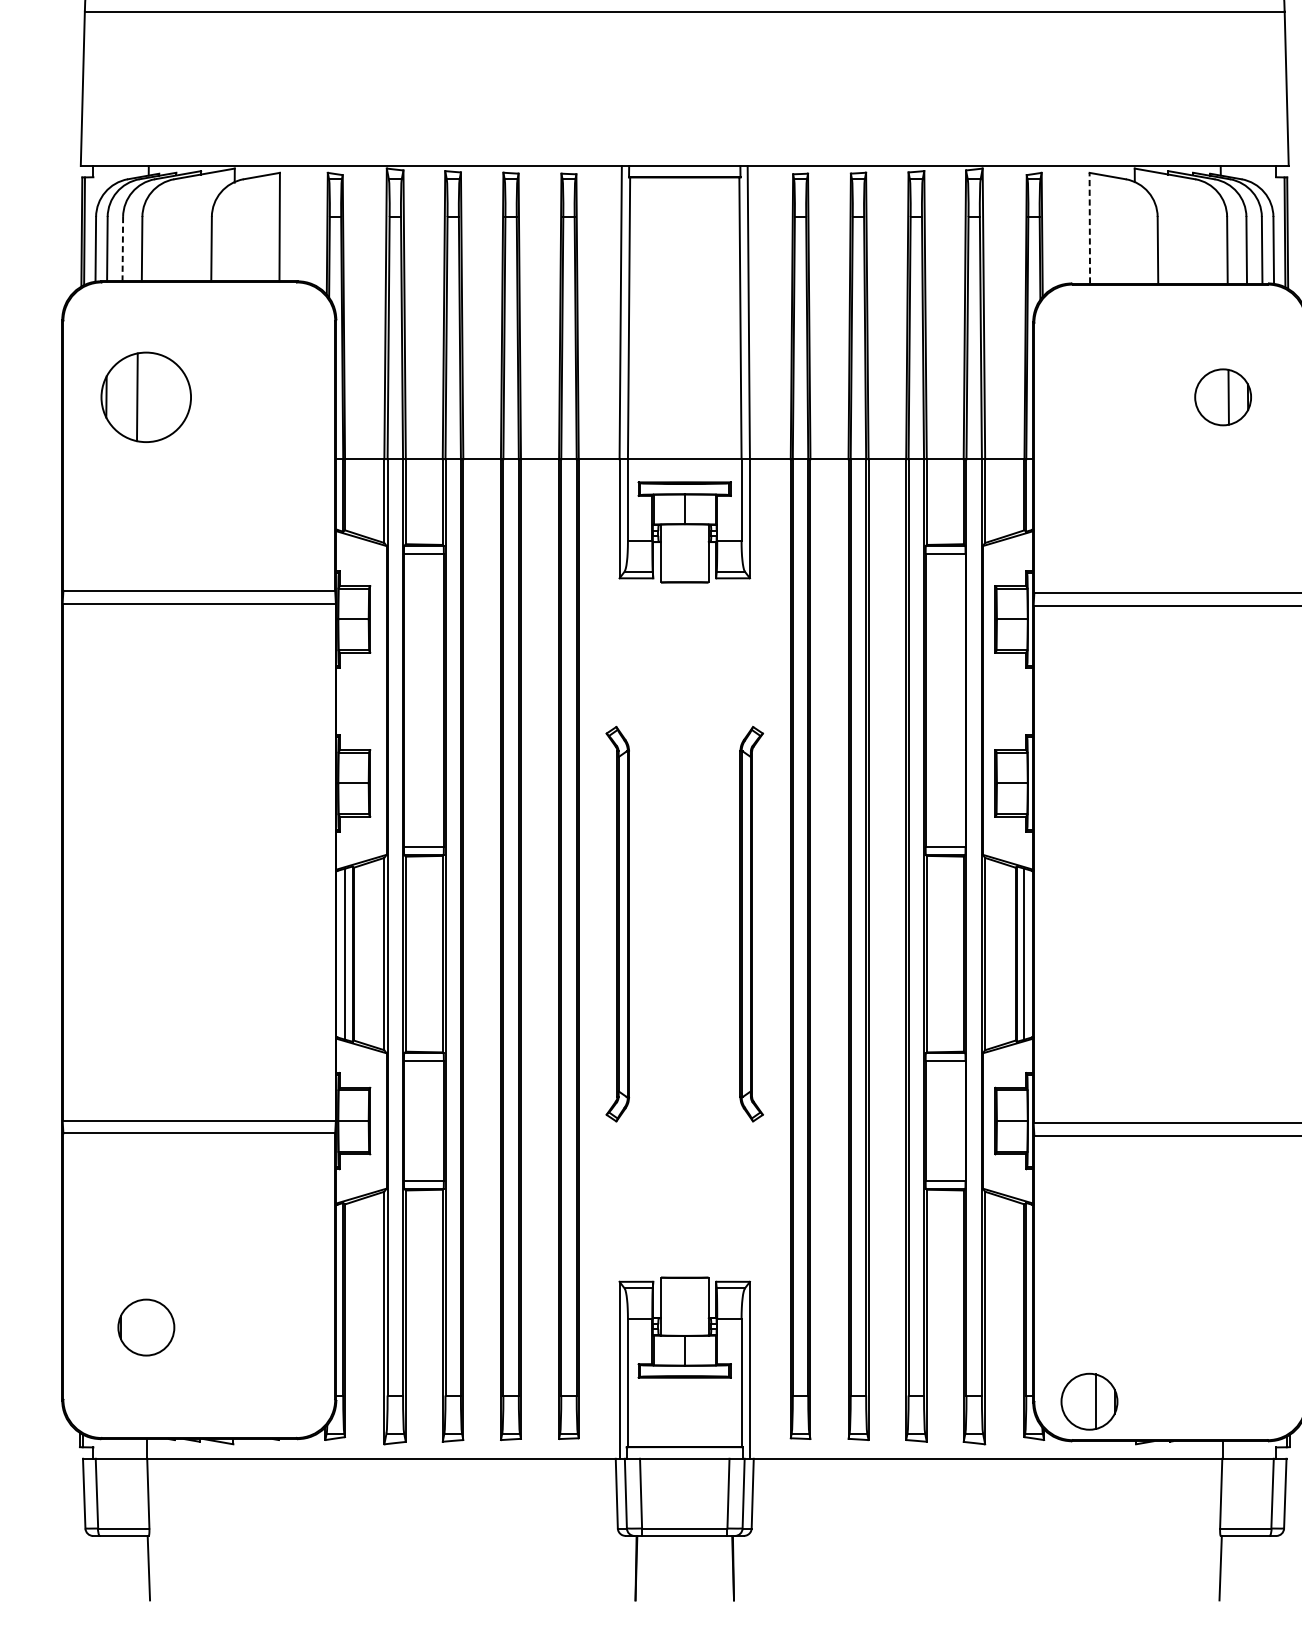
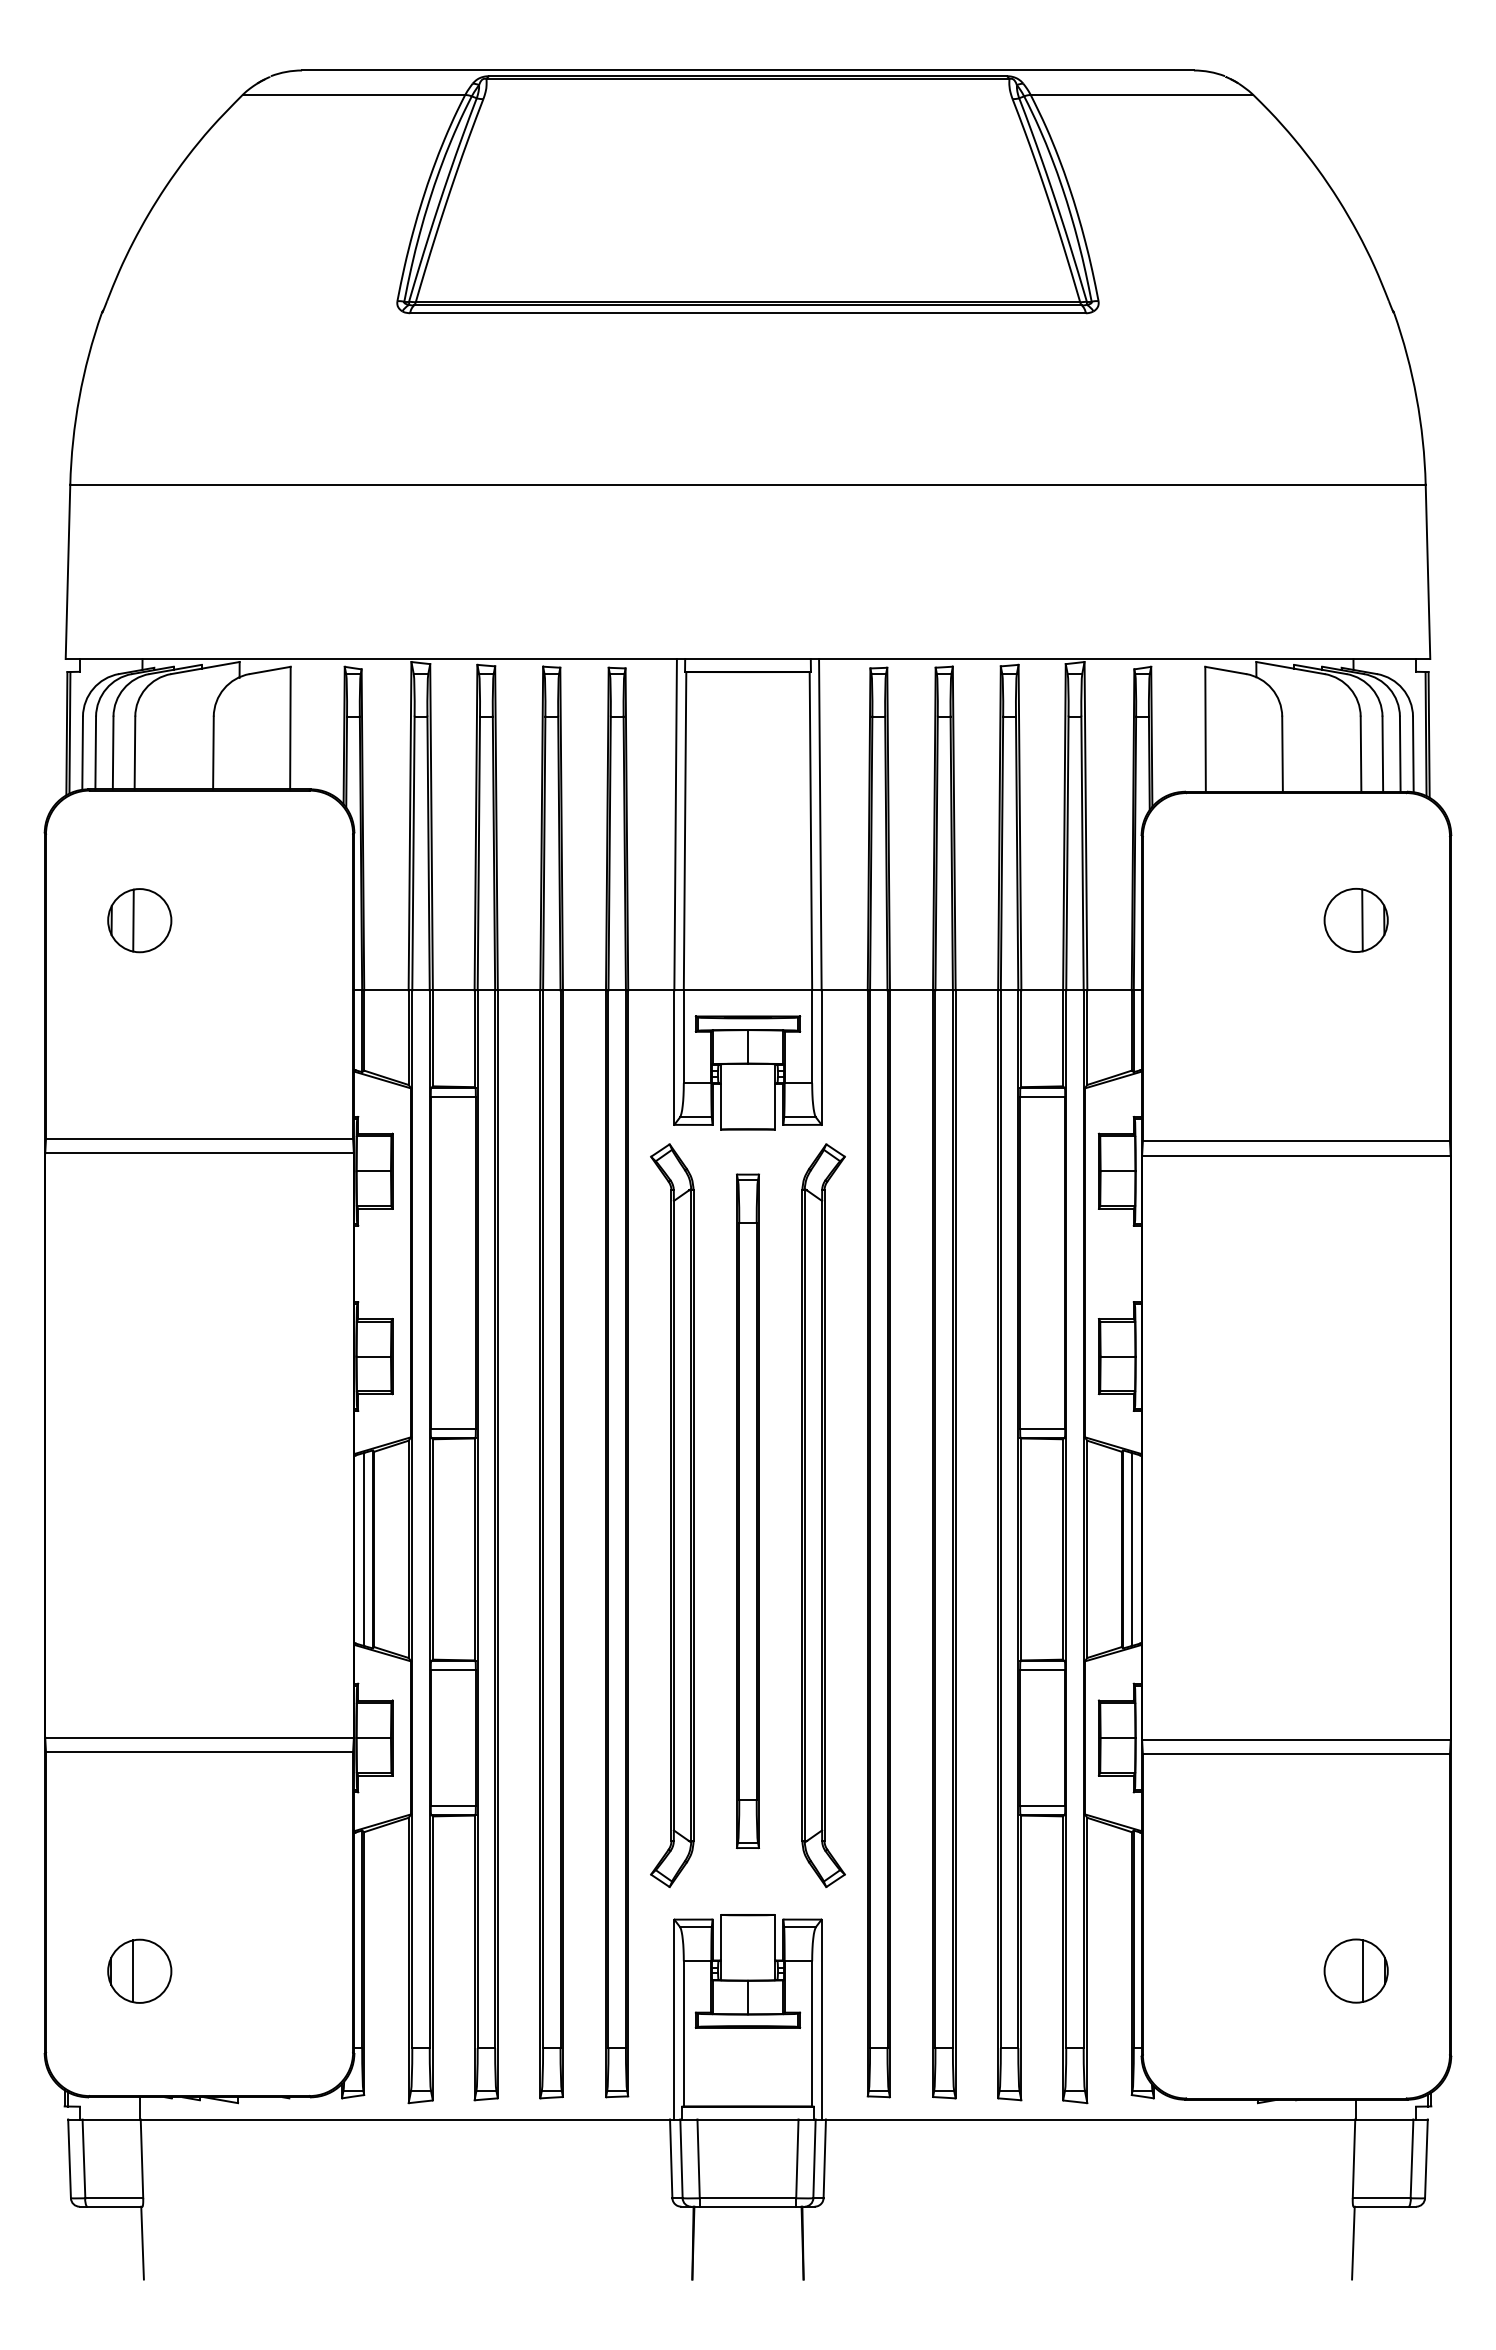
line: (1089, 227) -> (1205, 728), dashed -> solid
line: (123, 249) -> (113, 753), dashed -> solid
part: (146, 397) -> (139, 920), size x0.62
part: (684, 920) -> (747, 1511), added
part: (617, 924) -> (672, 1515), size x1.67
part: (751, 924) -> (823, 1515), size x1.67
line: (139, 1327) -> (132, 1971), added
part: (1088, 1401) -> (1355, 1970), moved

